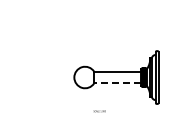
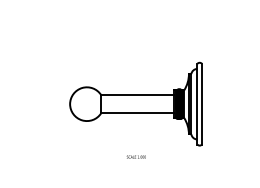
line: (117, 83) -> (137, 113), dashed -> solid
text: (99, 111) -> (136, 157), moved

